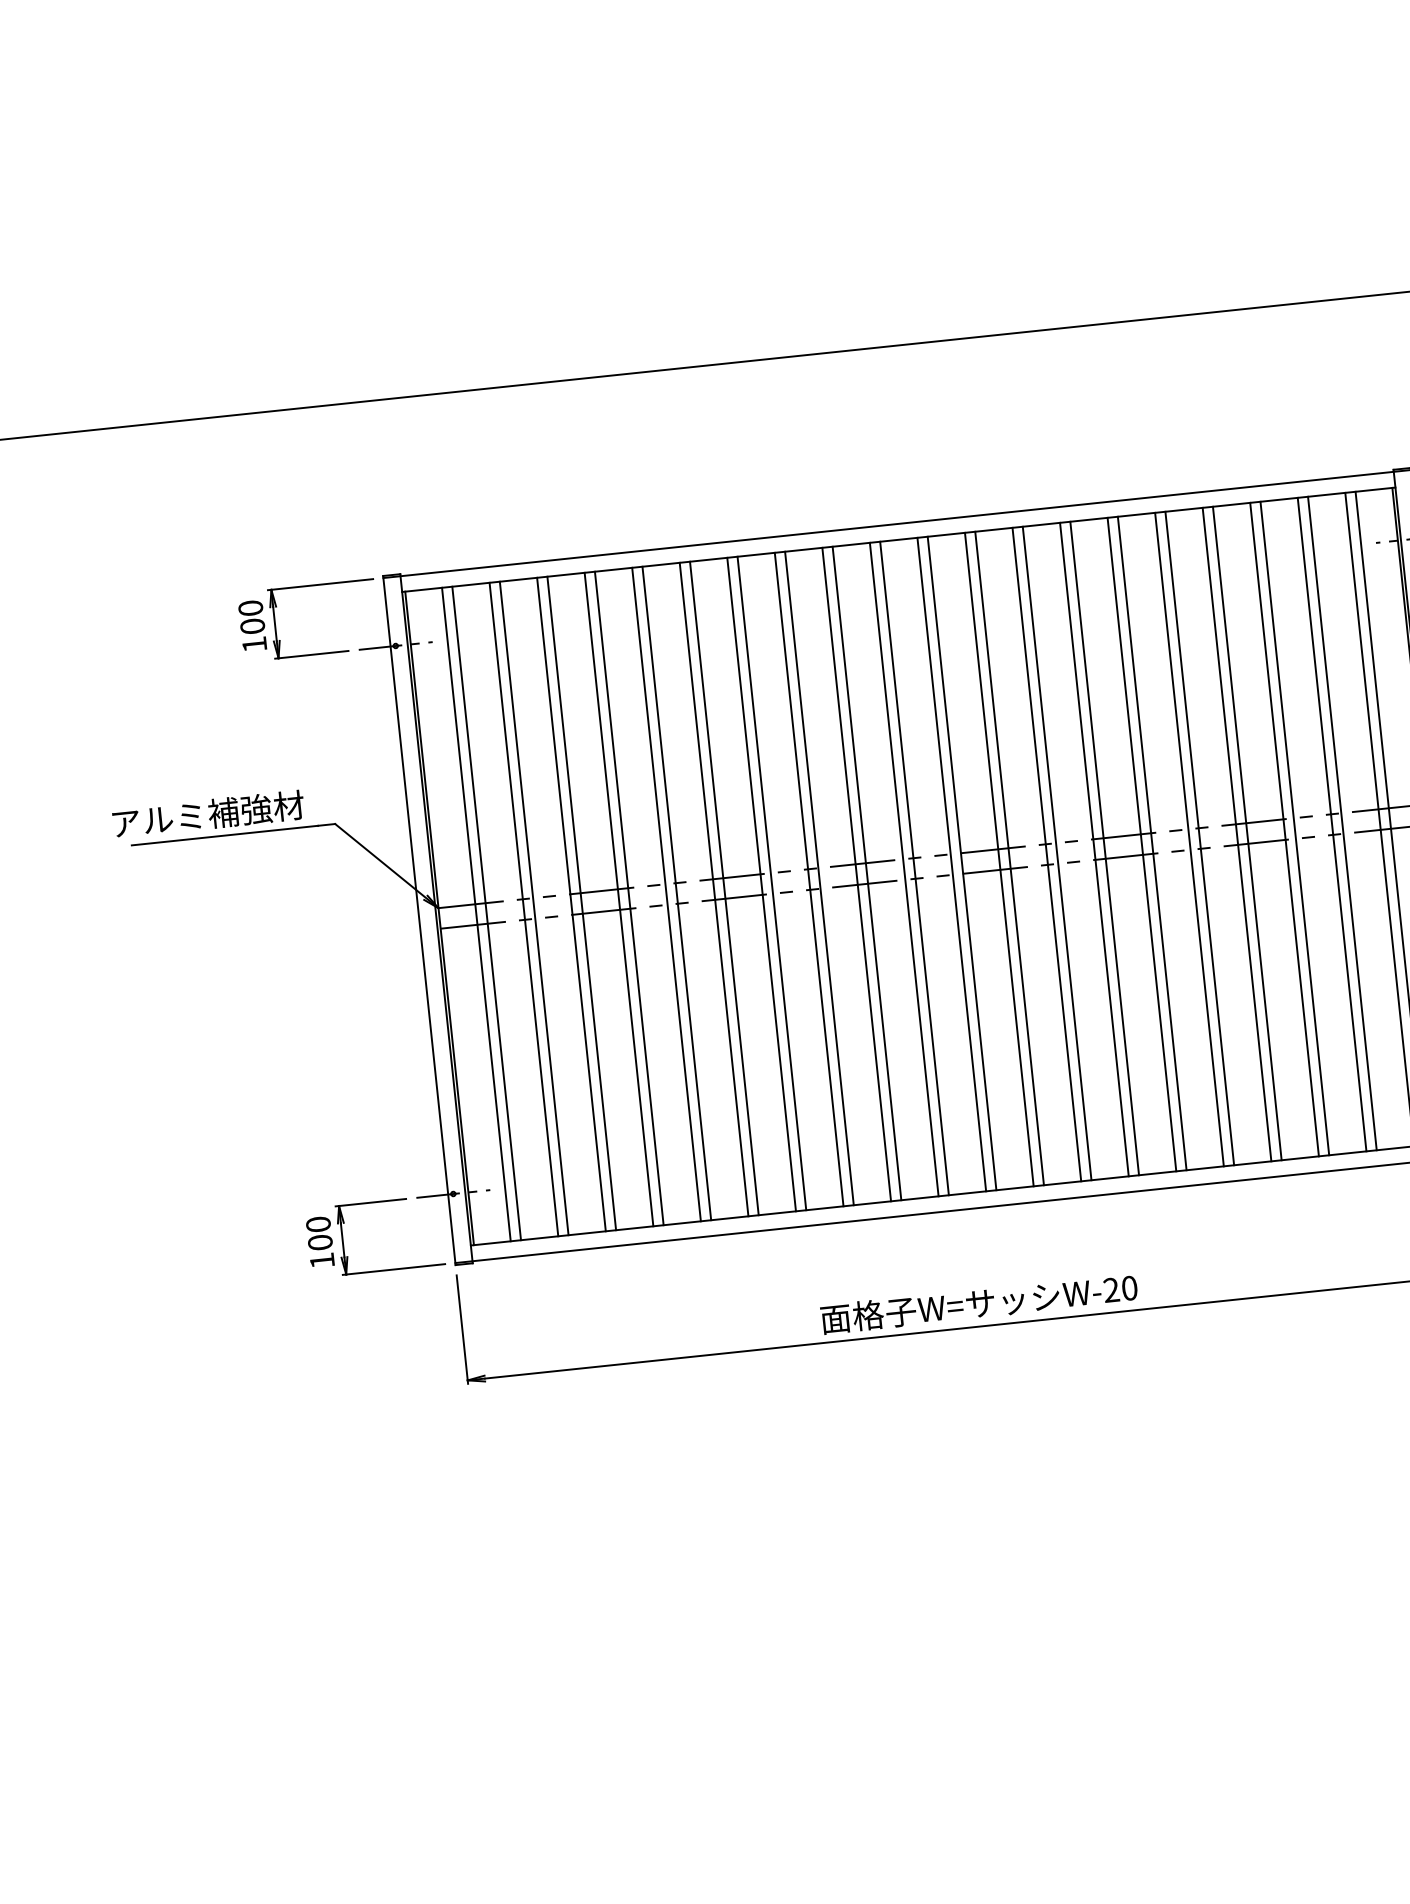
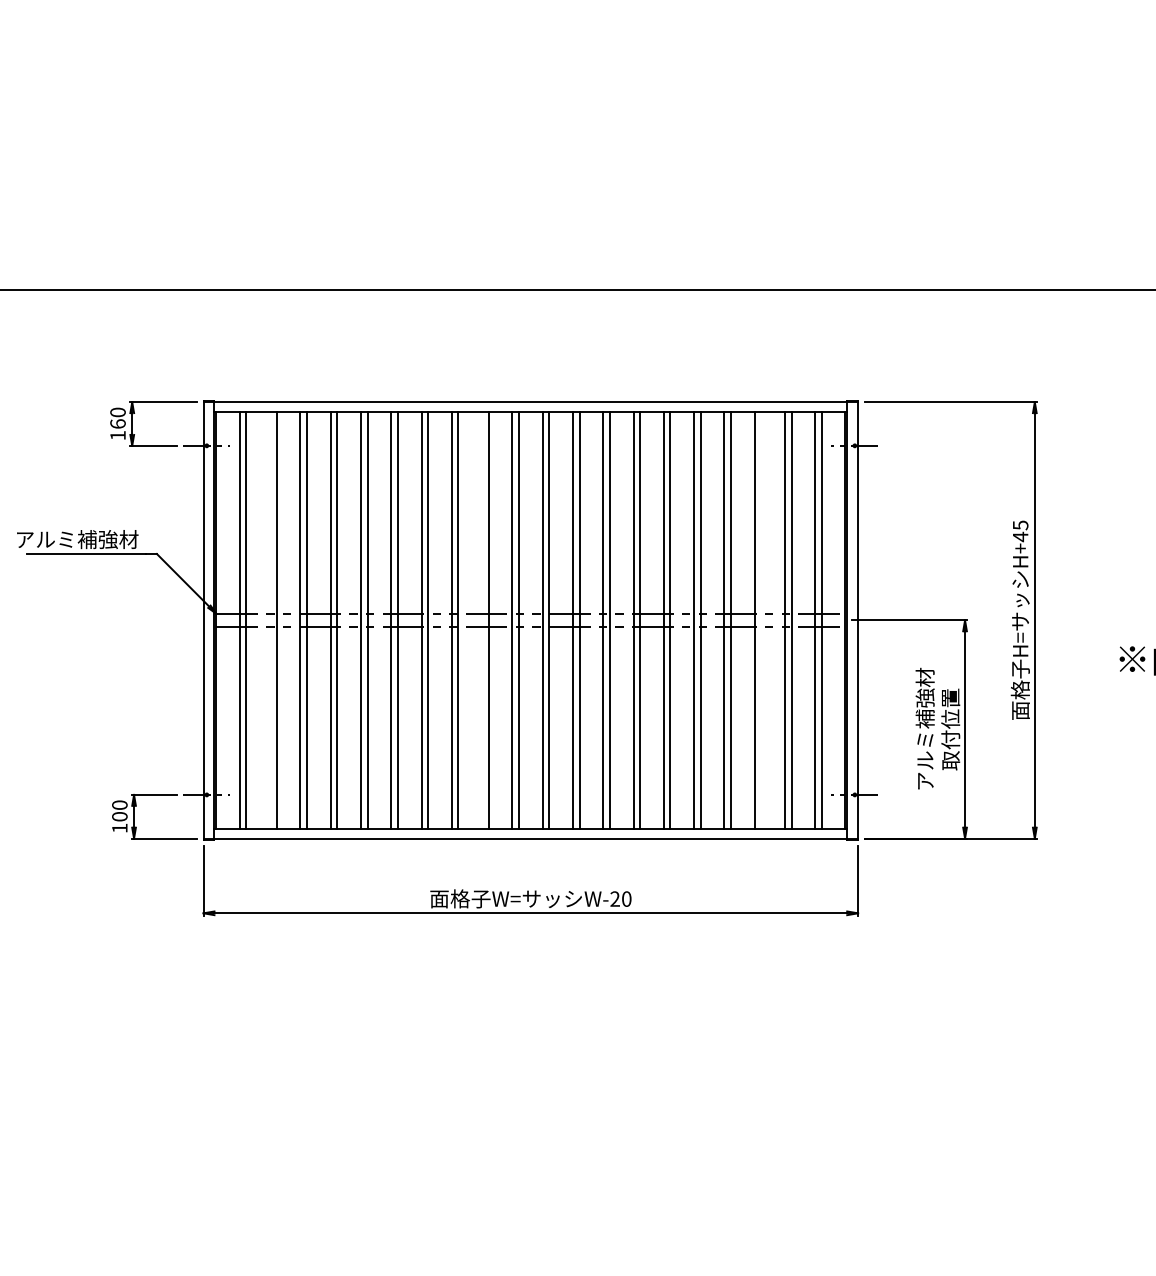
text: (251, 625) -> (117, 423), 100 -> 160
line: (1295, 828) -> (761, 620), removed
line: (857, 874) -> (482, 620), removed
line: (524, 909) -> (270, 620), removed

